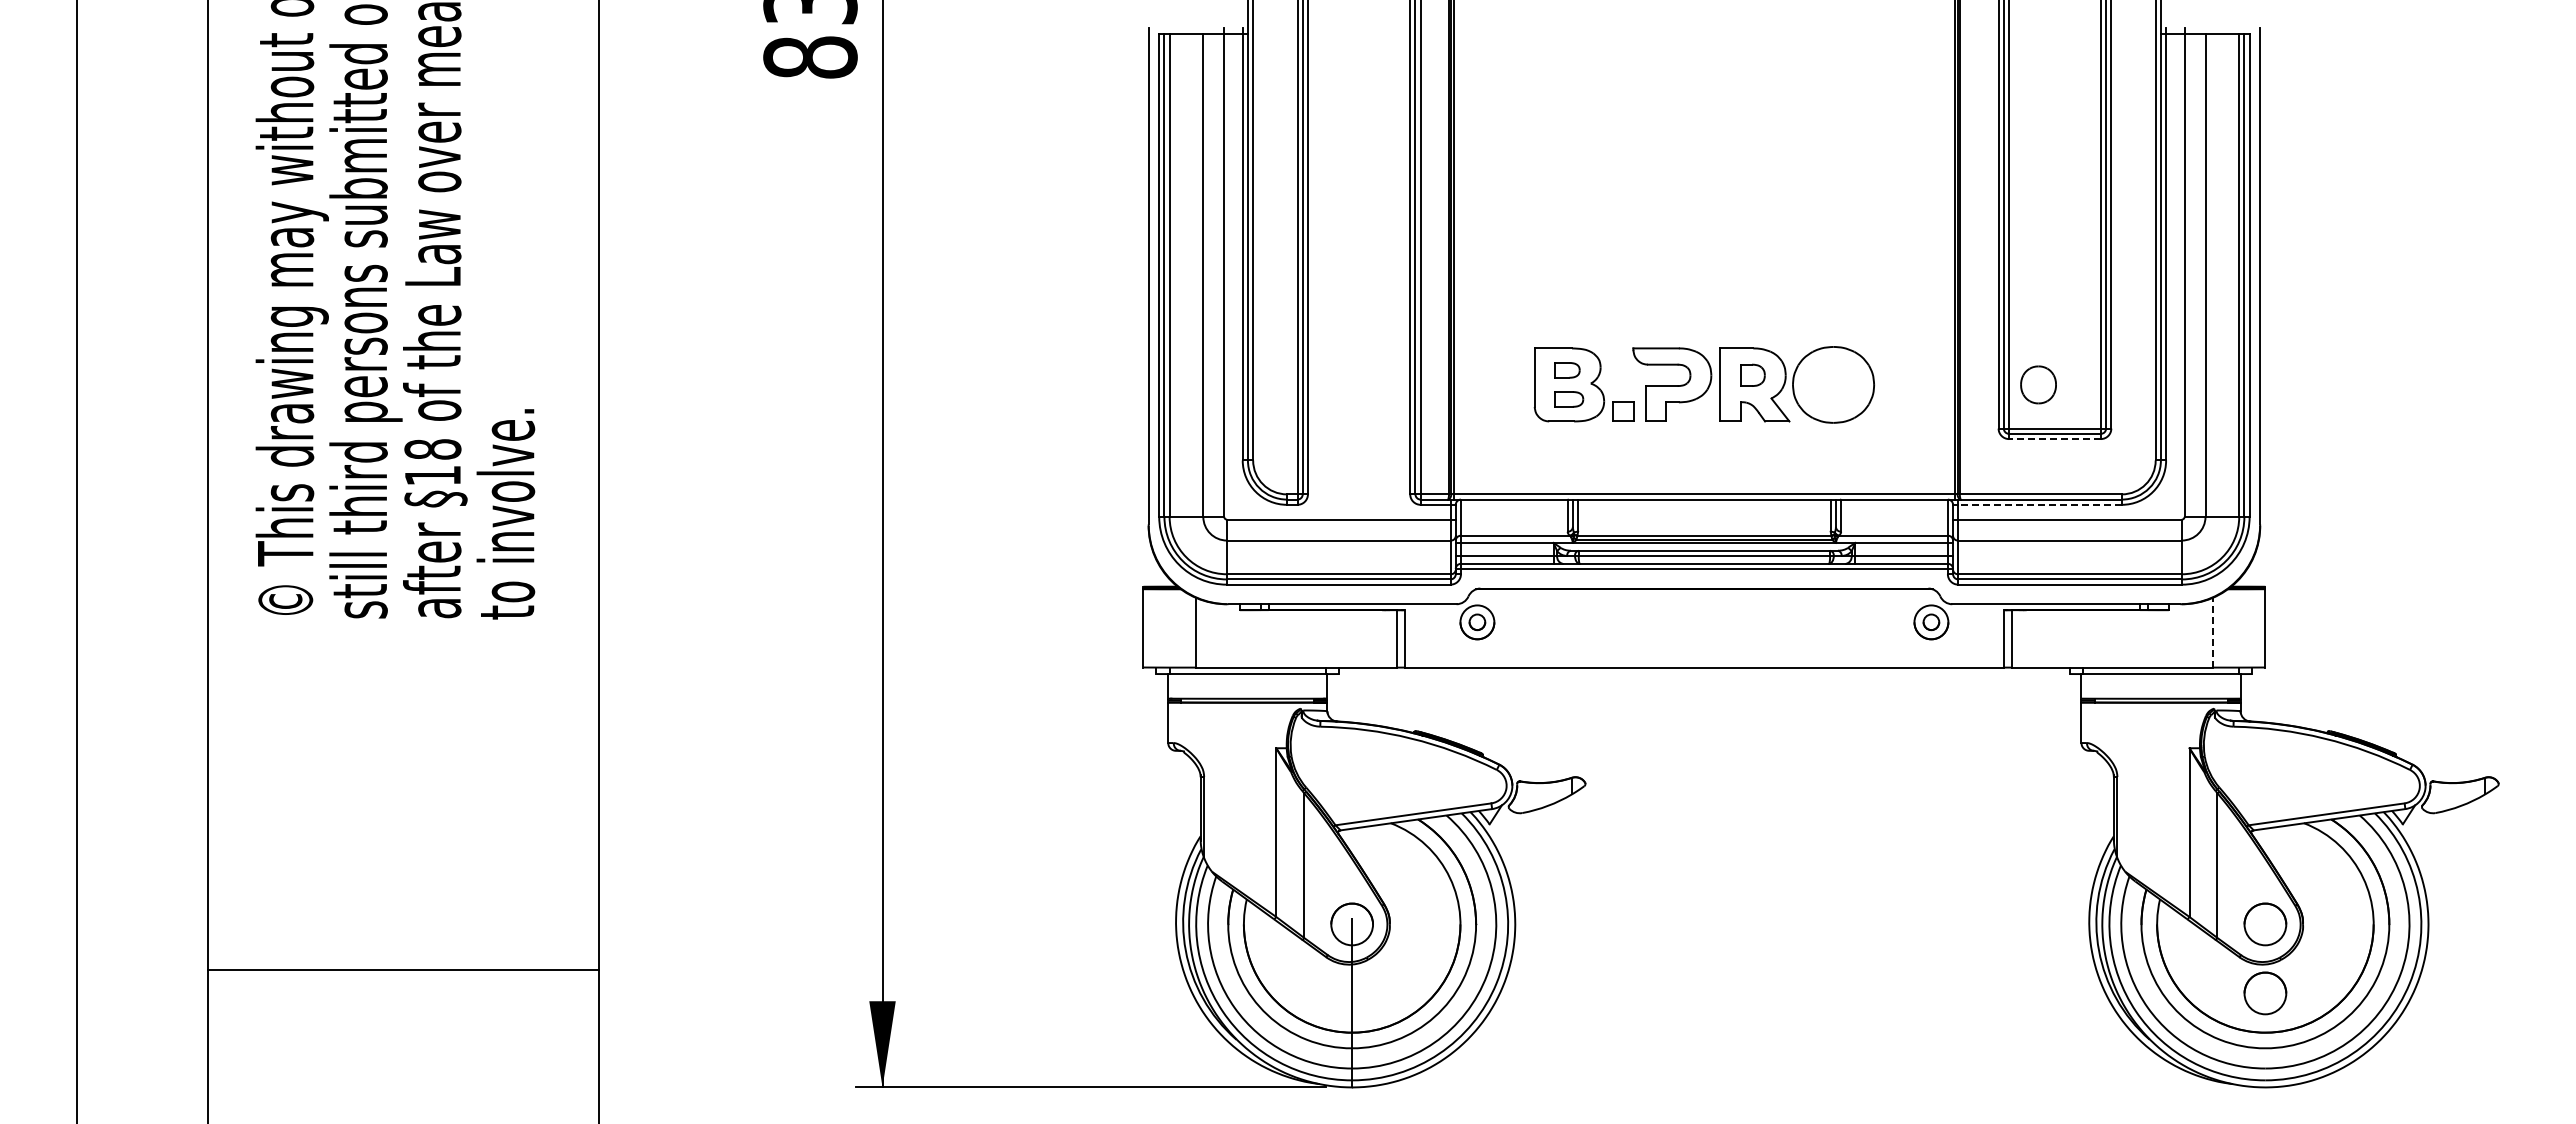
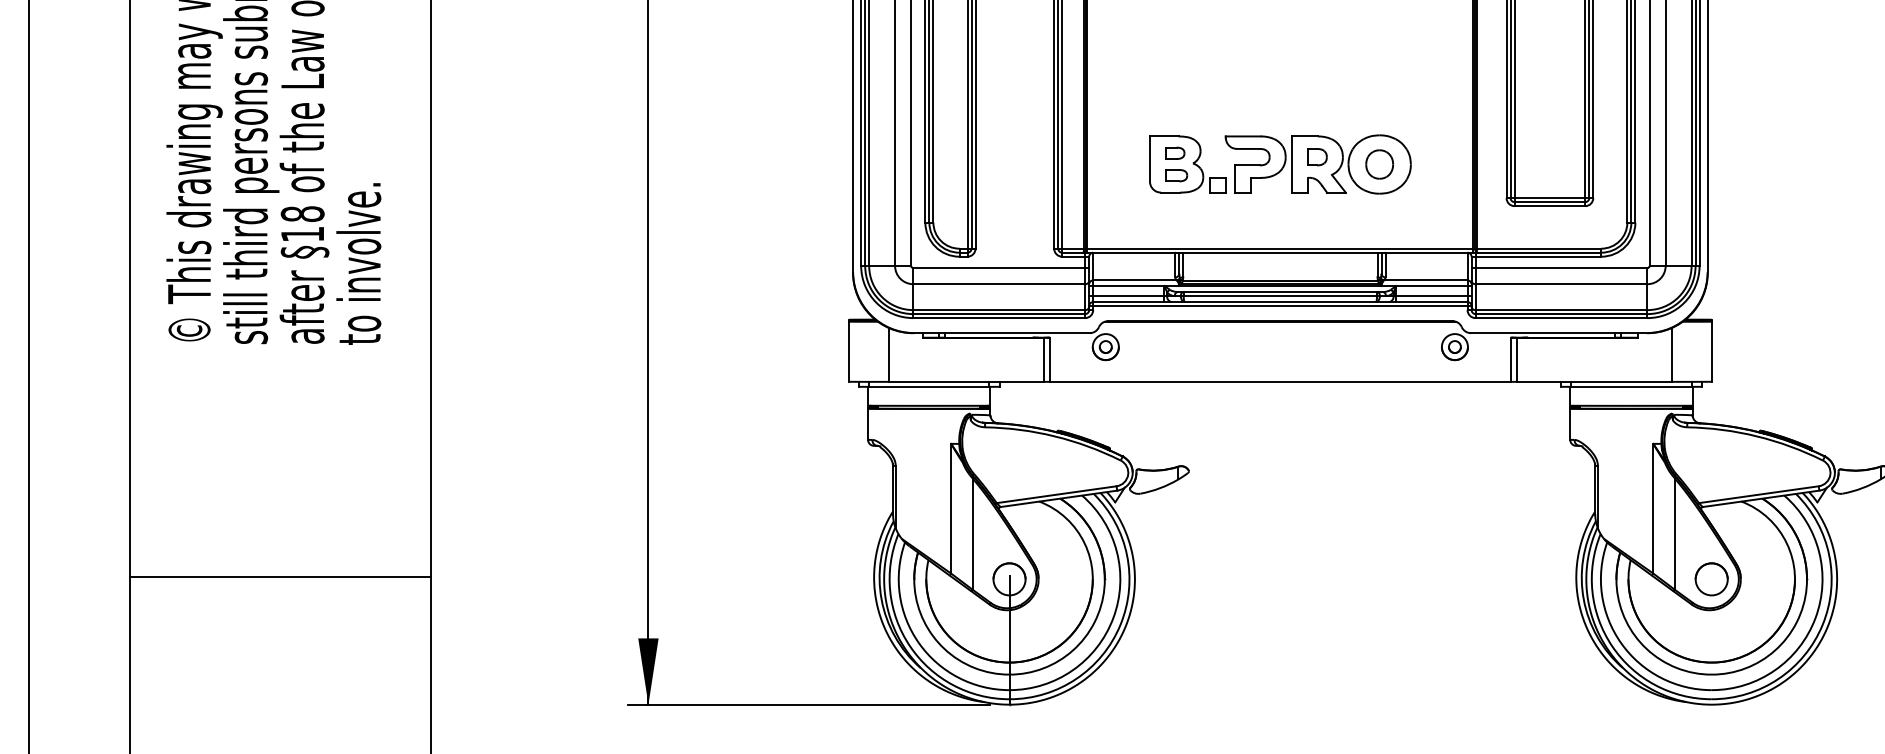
part: (2038, 384) -> (1379, 164), moved
line: (2054, 439) -> (1549, 206), dashed -> solid
line: (2040, 504) -> (1538, 256), dashed -> solid
line: (2213, 632) -> (1671, 354), dashed -> solid
line: (403, 969) -> (280, 576), moved
part: (2265, 993) -> (1711, 632), removed

